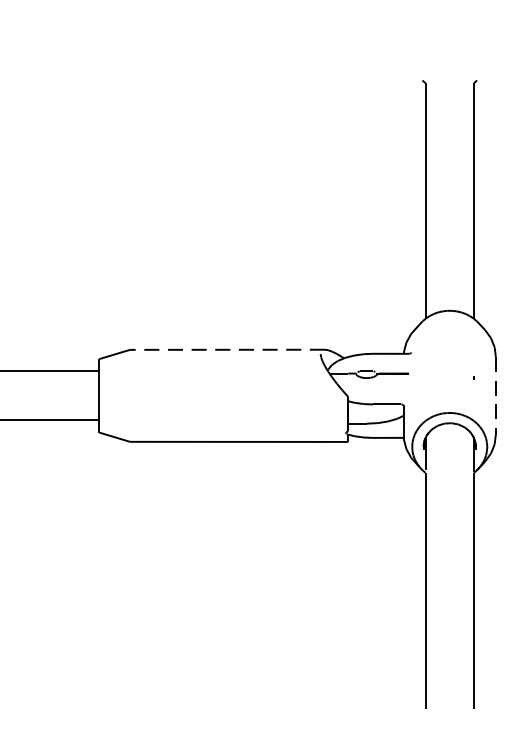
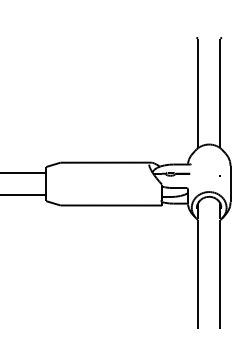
line: (226, 349) -> (105, 162), dashed -> solid
line: (495, 396) -> (230, 184), dashed -> solid

